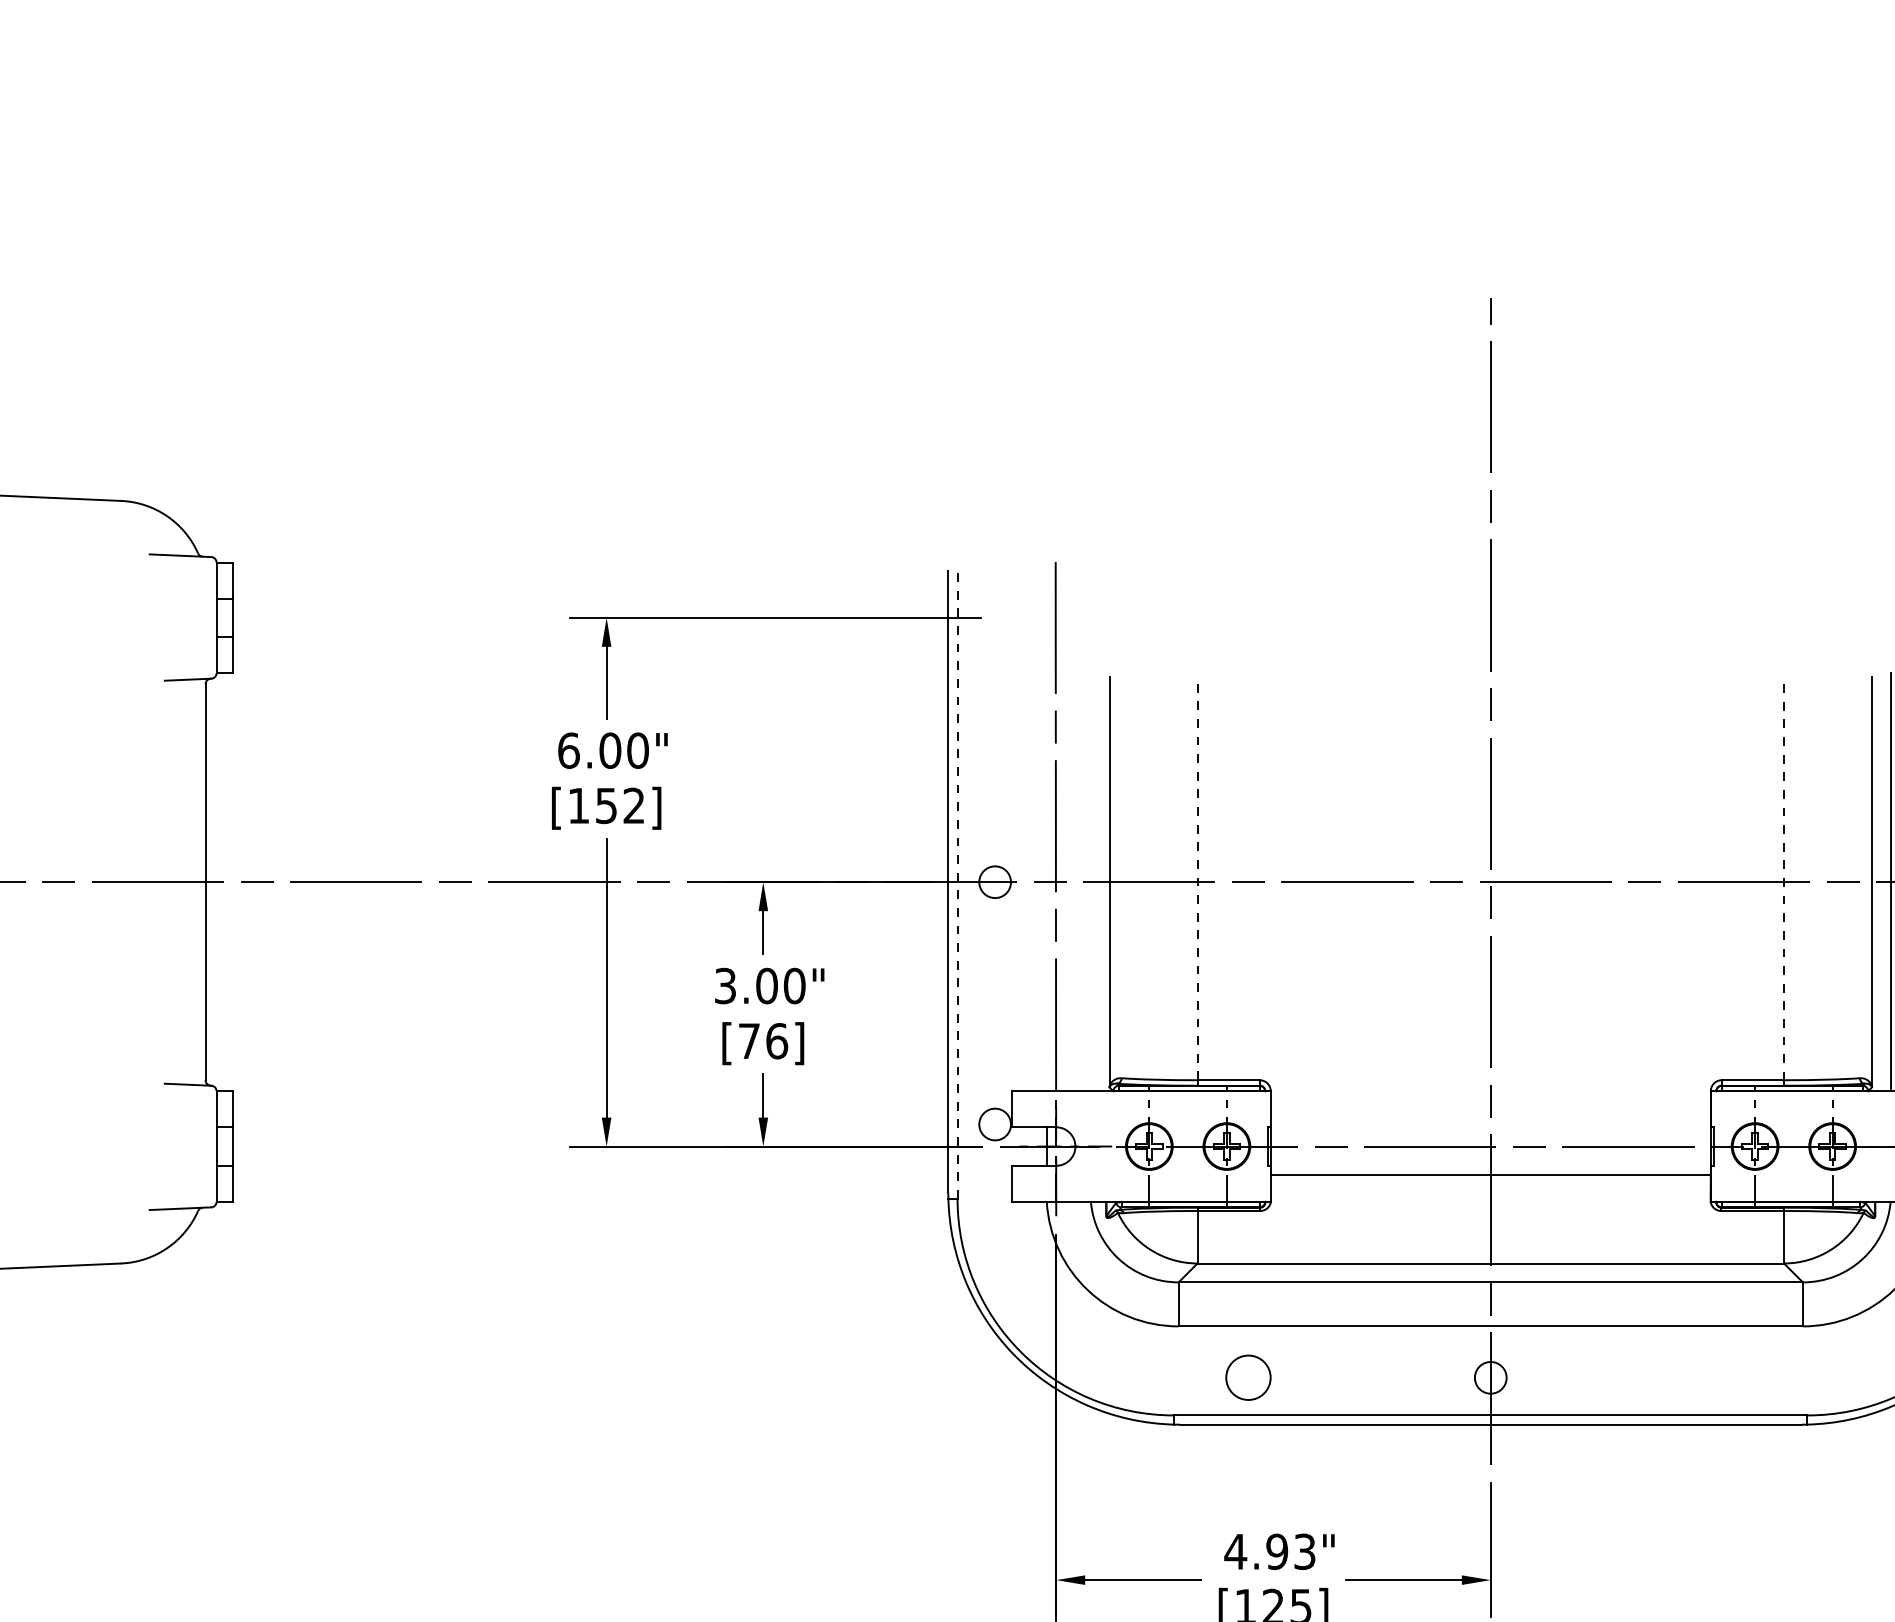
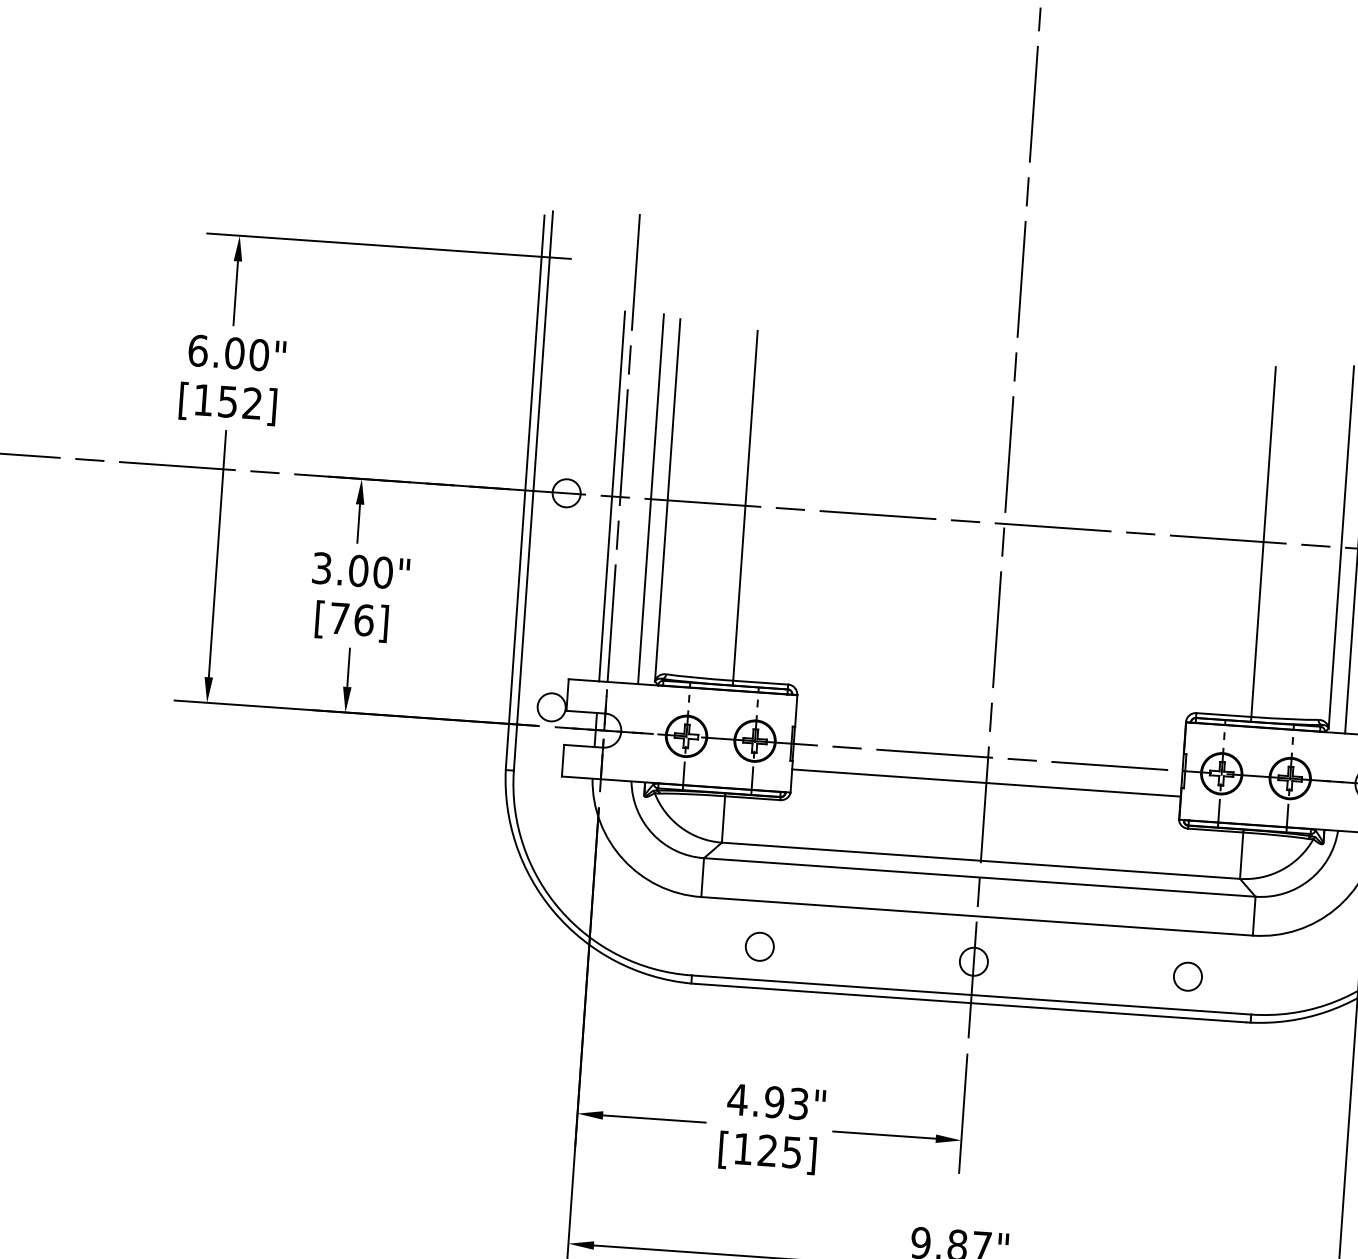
line: (1046, 881) -> (612, 495), added
line: (1090, 881) -> (650, 498), added
line: (1197, 881) -> (745, 505), dashed -> solid
line: (957, 882) -> (533, 491), dashed -> solid
line: (1784, 882) -> (1263, 542), dashed -> solid
circle: (1248, 1377) -> (759, 946), size x0.71
circle: (1732, 1377) -> (1187, 976), added

